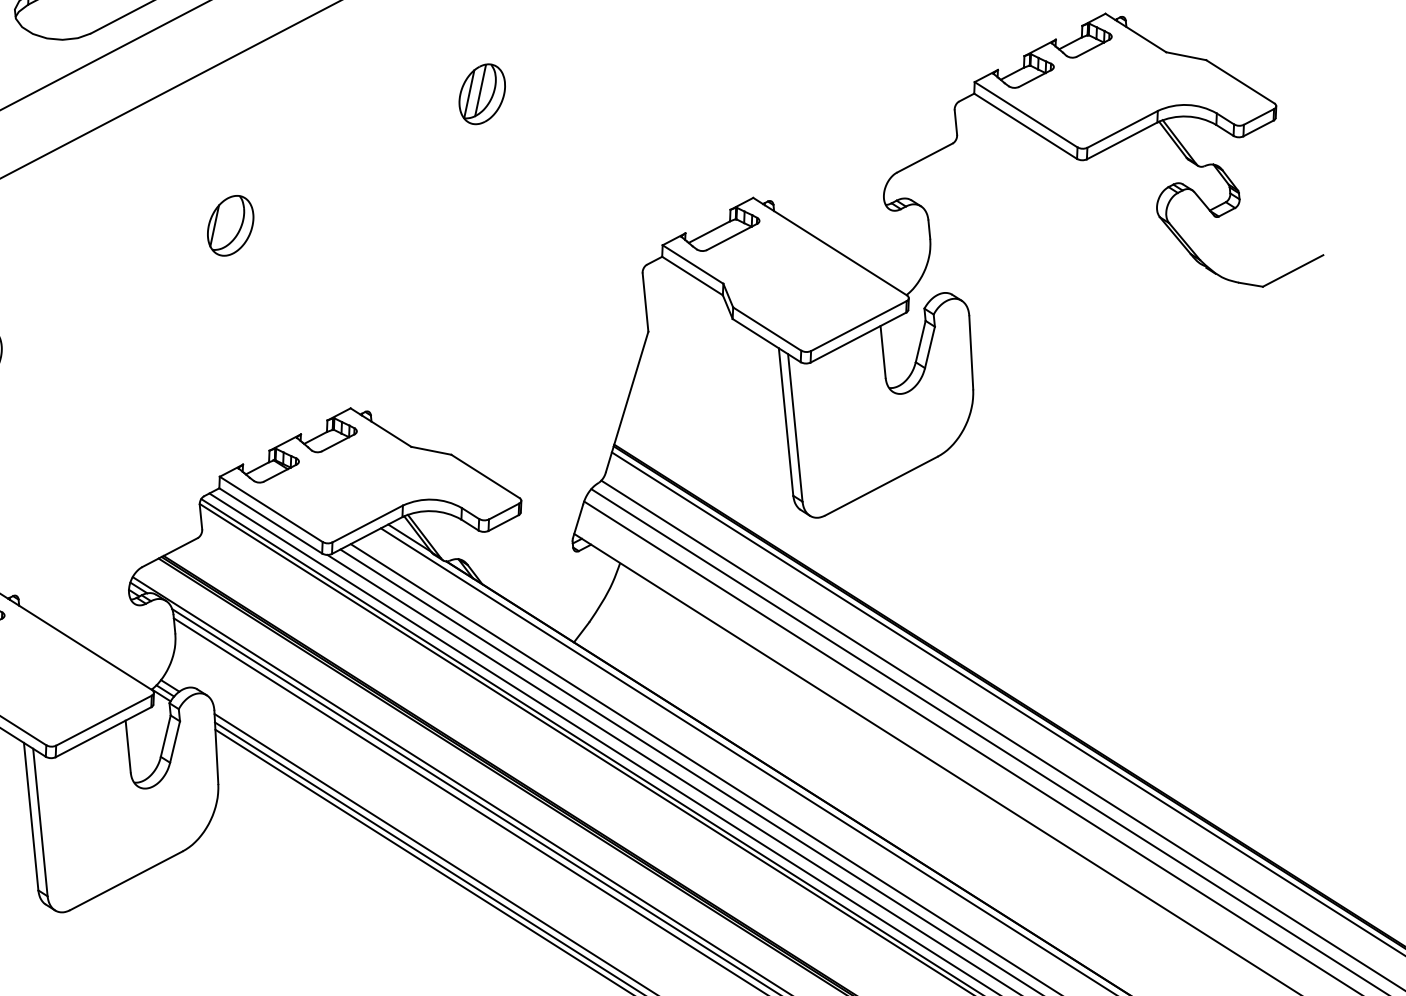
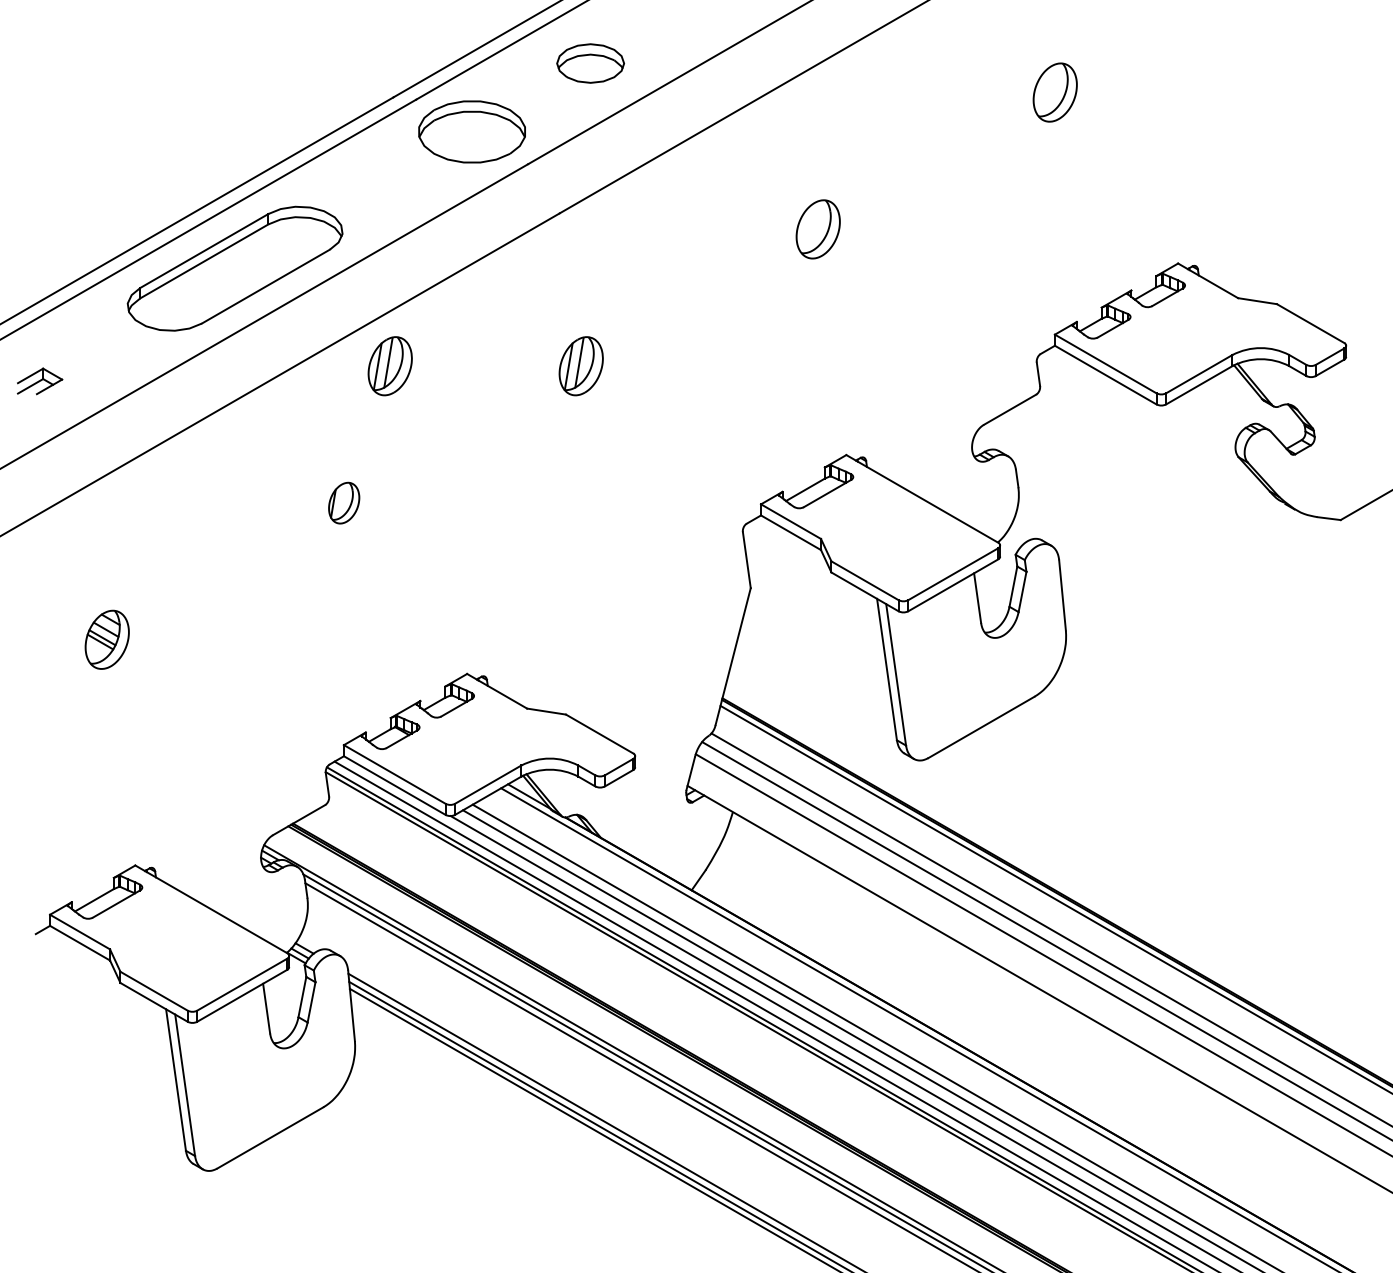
part: (283, 86) -> (389, 366), added
part: (229, 226) -> (343, 503), size x0.7

